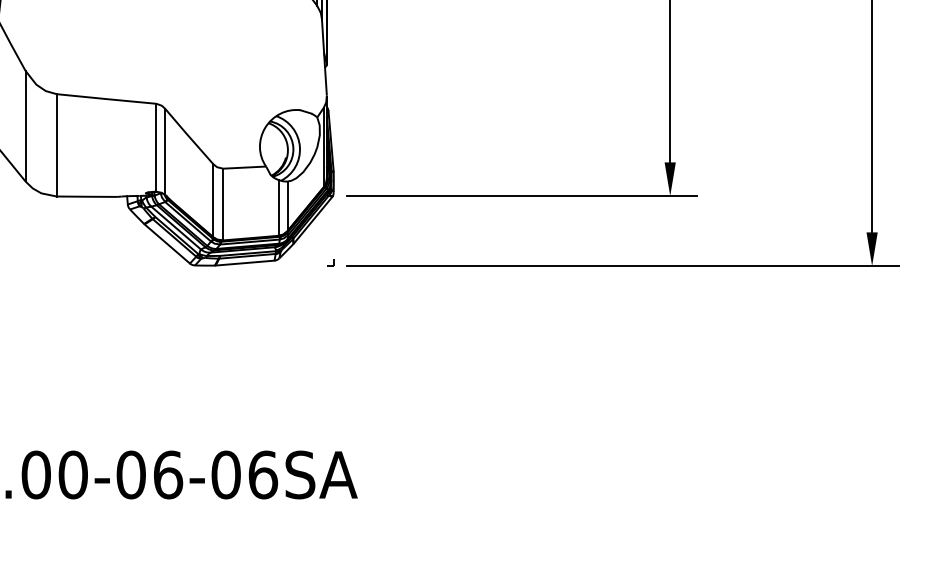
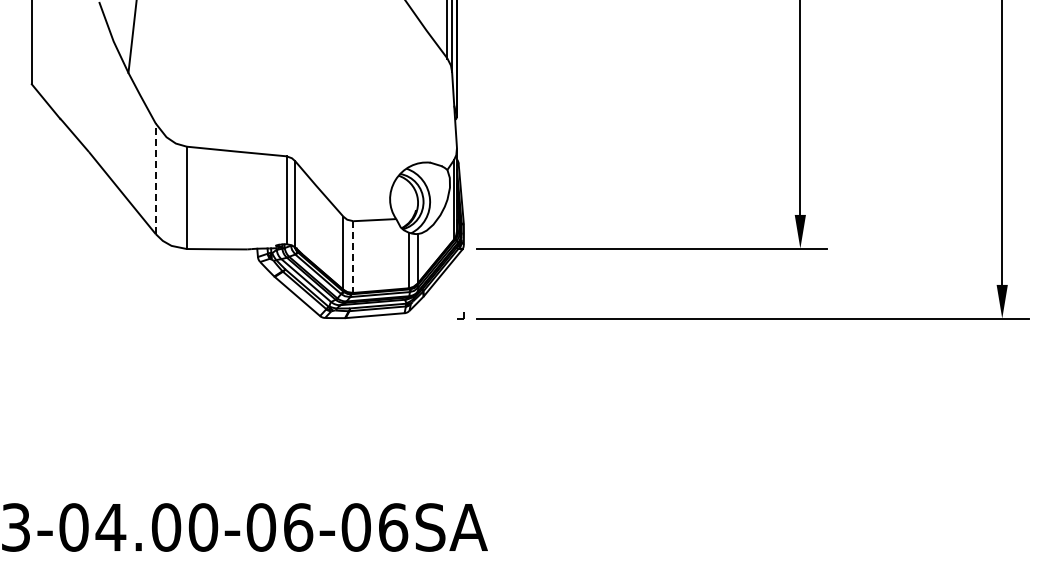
line: (25, 125) -> (155, 178), solid -> dashed
line: (223, 204) -> (353, 257), solid -> dashed

